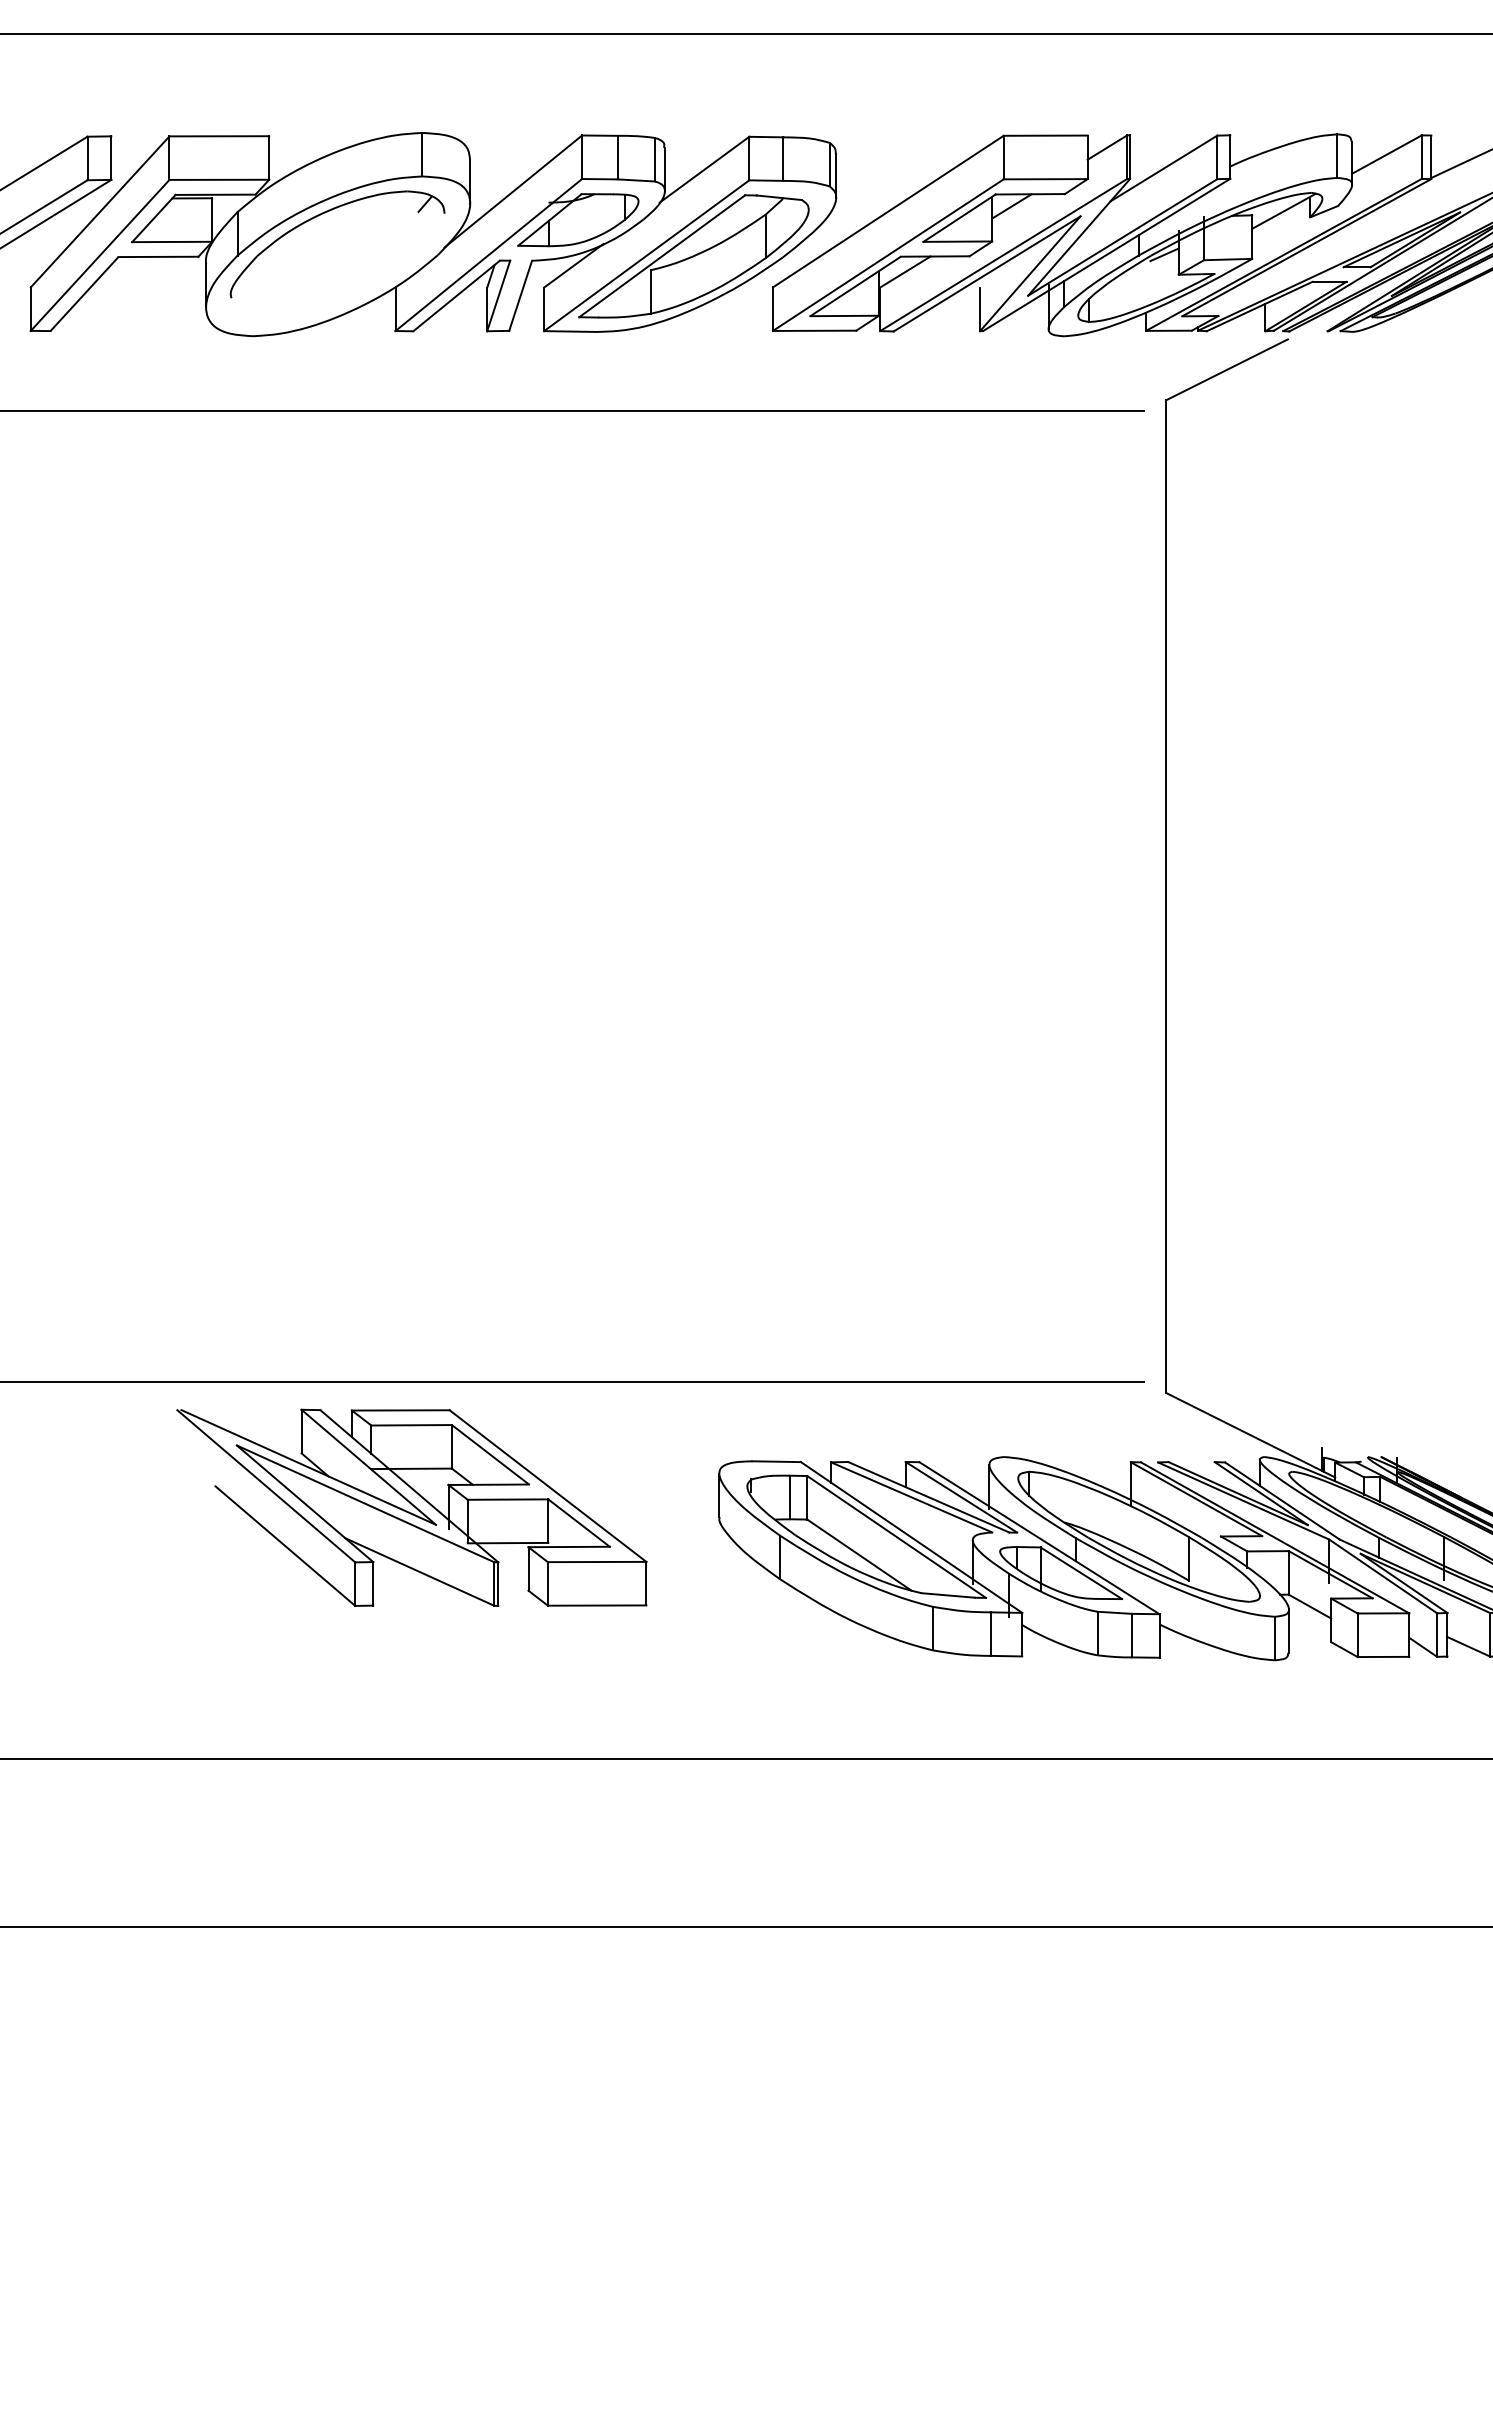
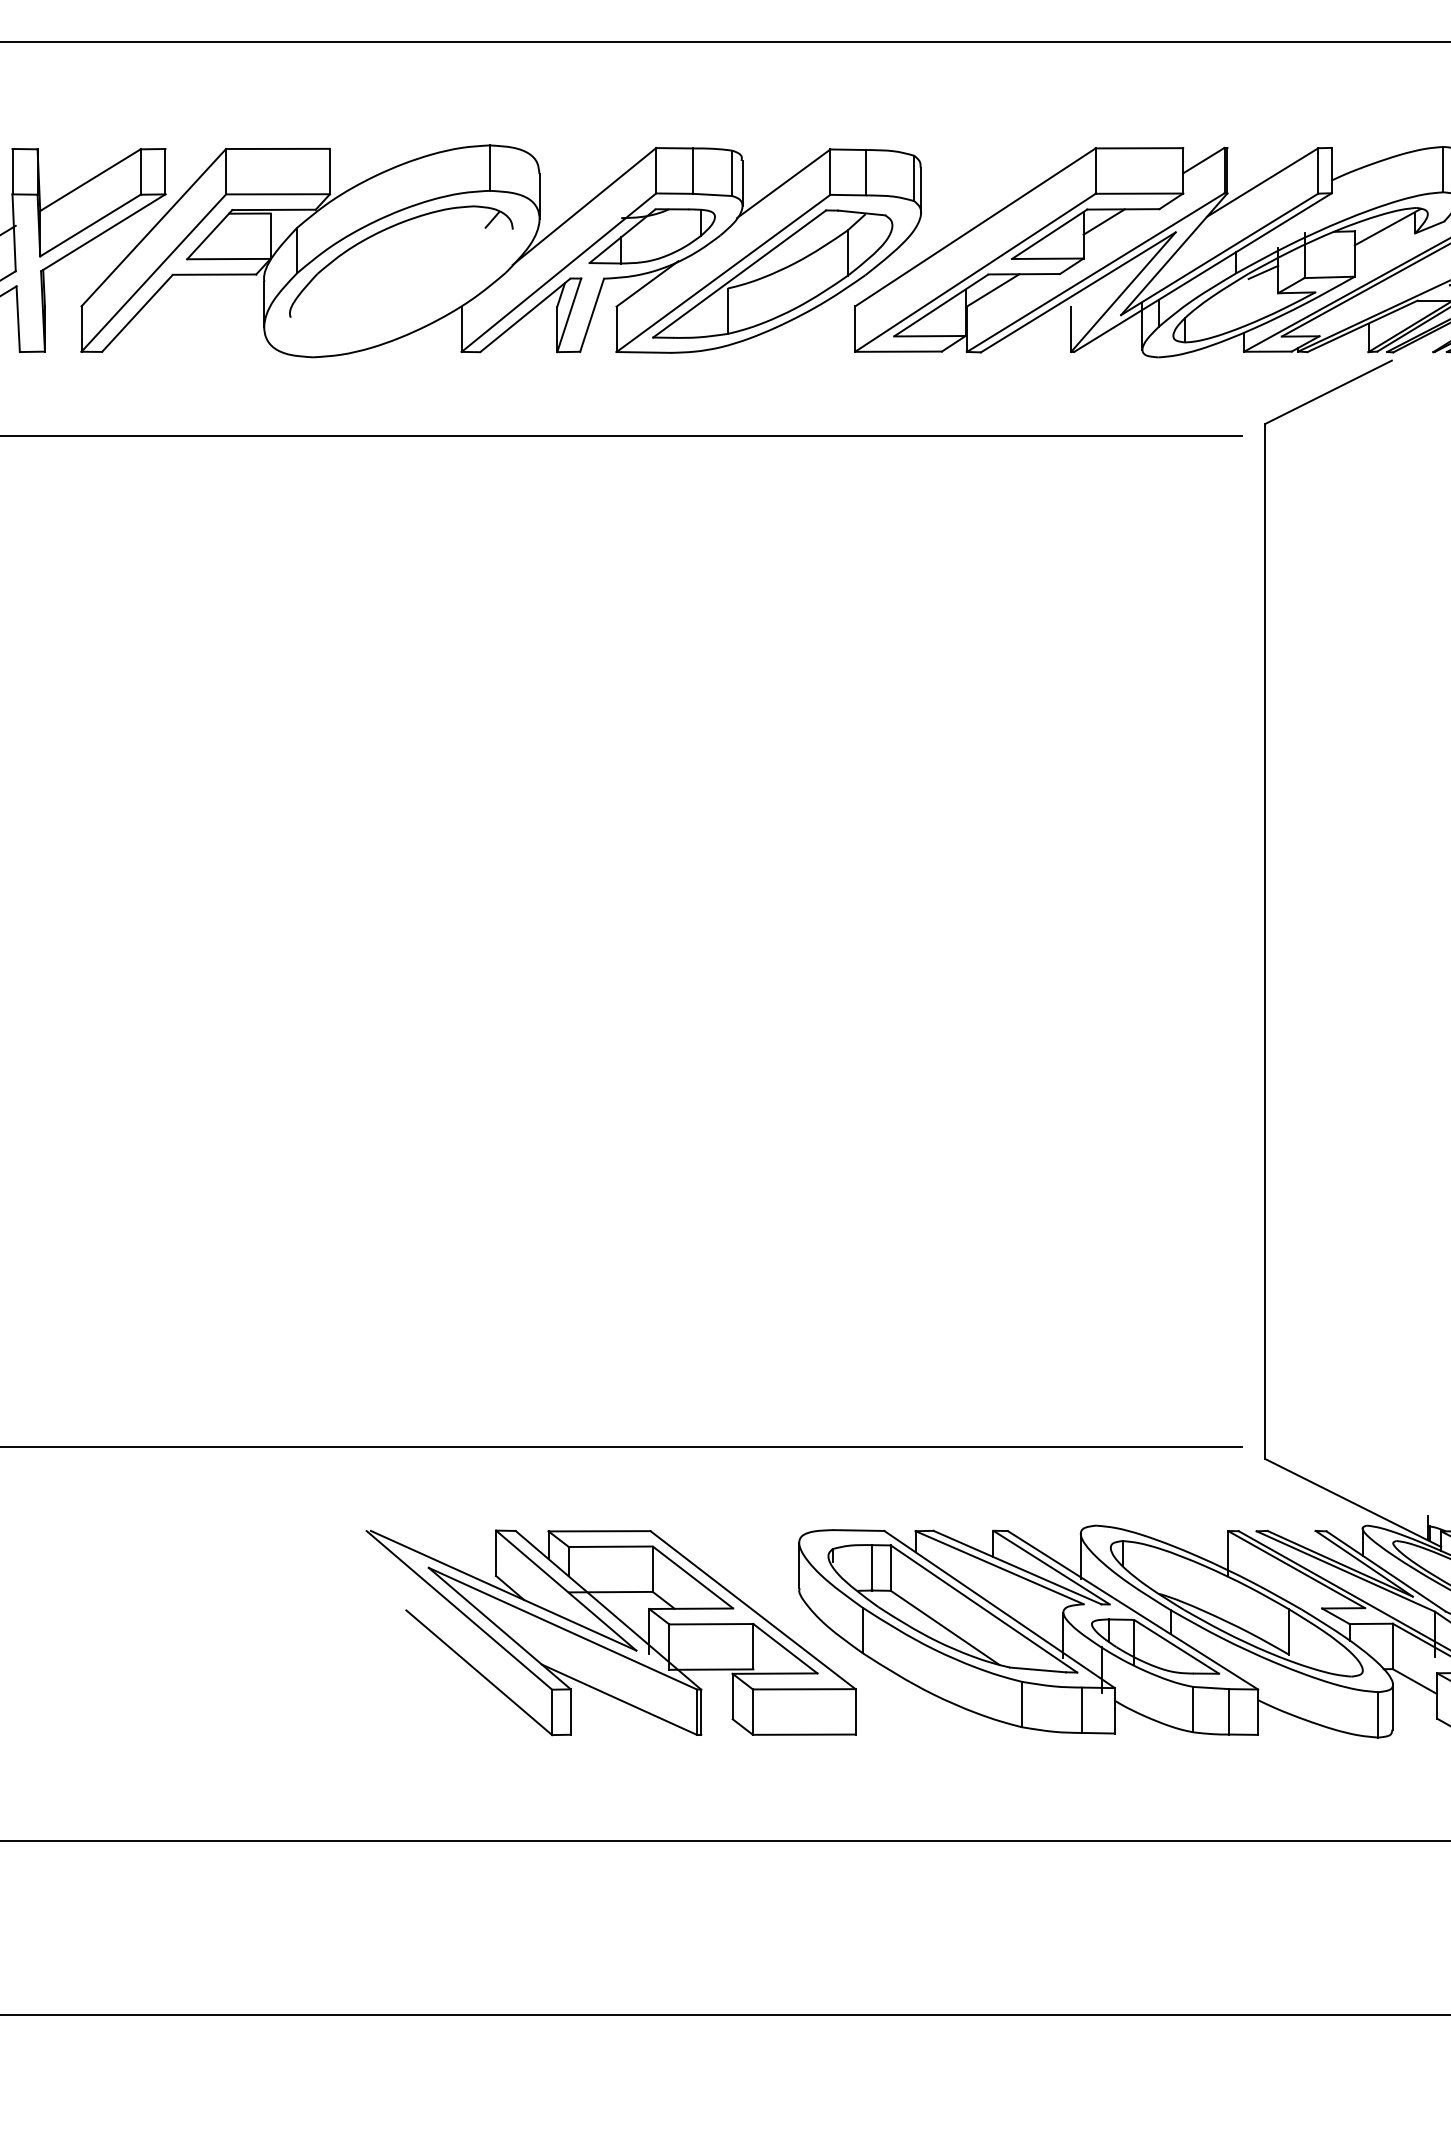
part: (411, 1507) -> (610, 1632), moved

